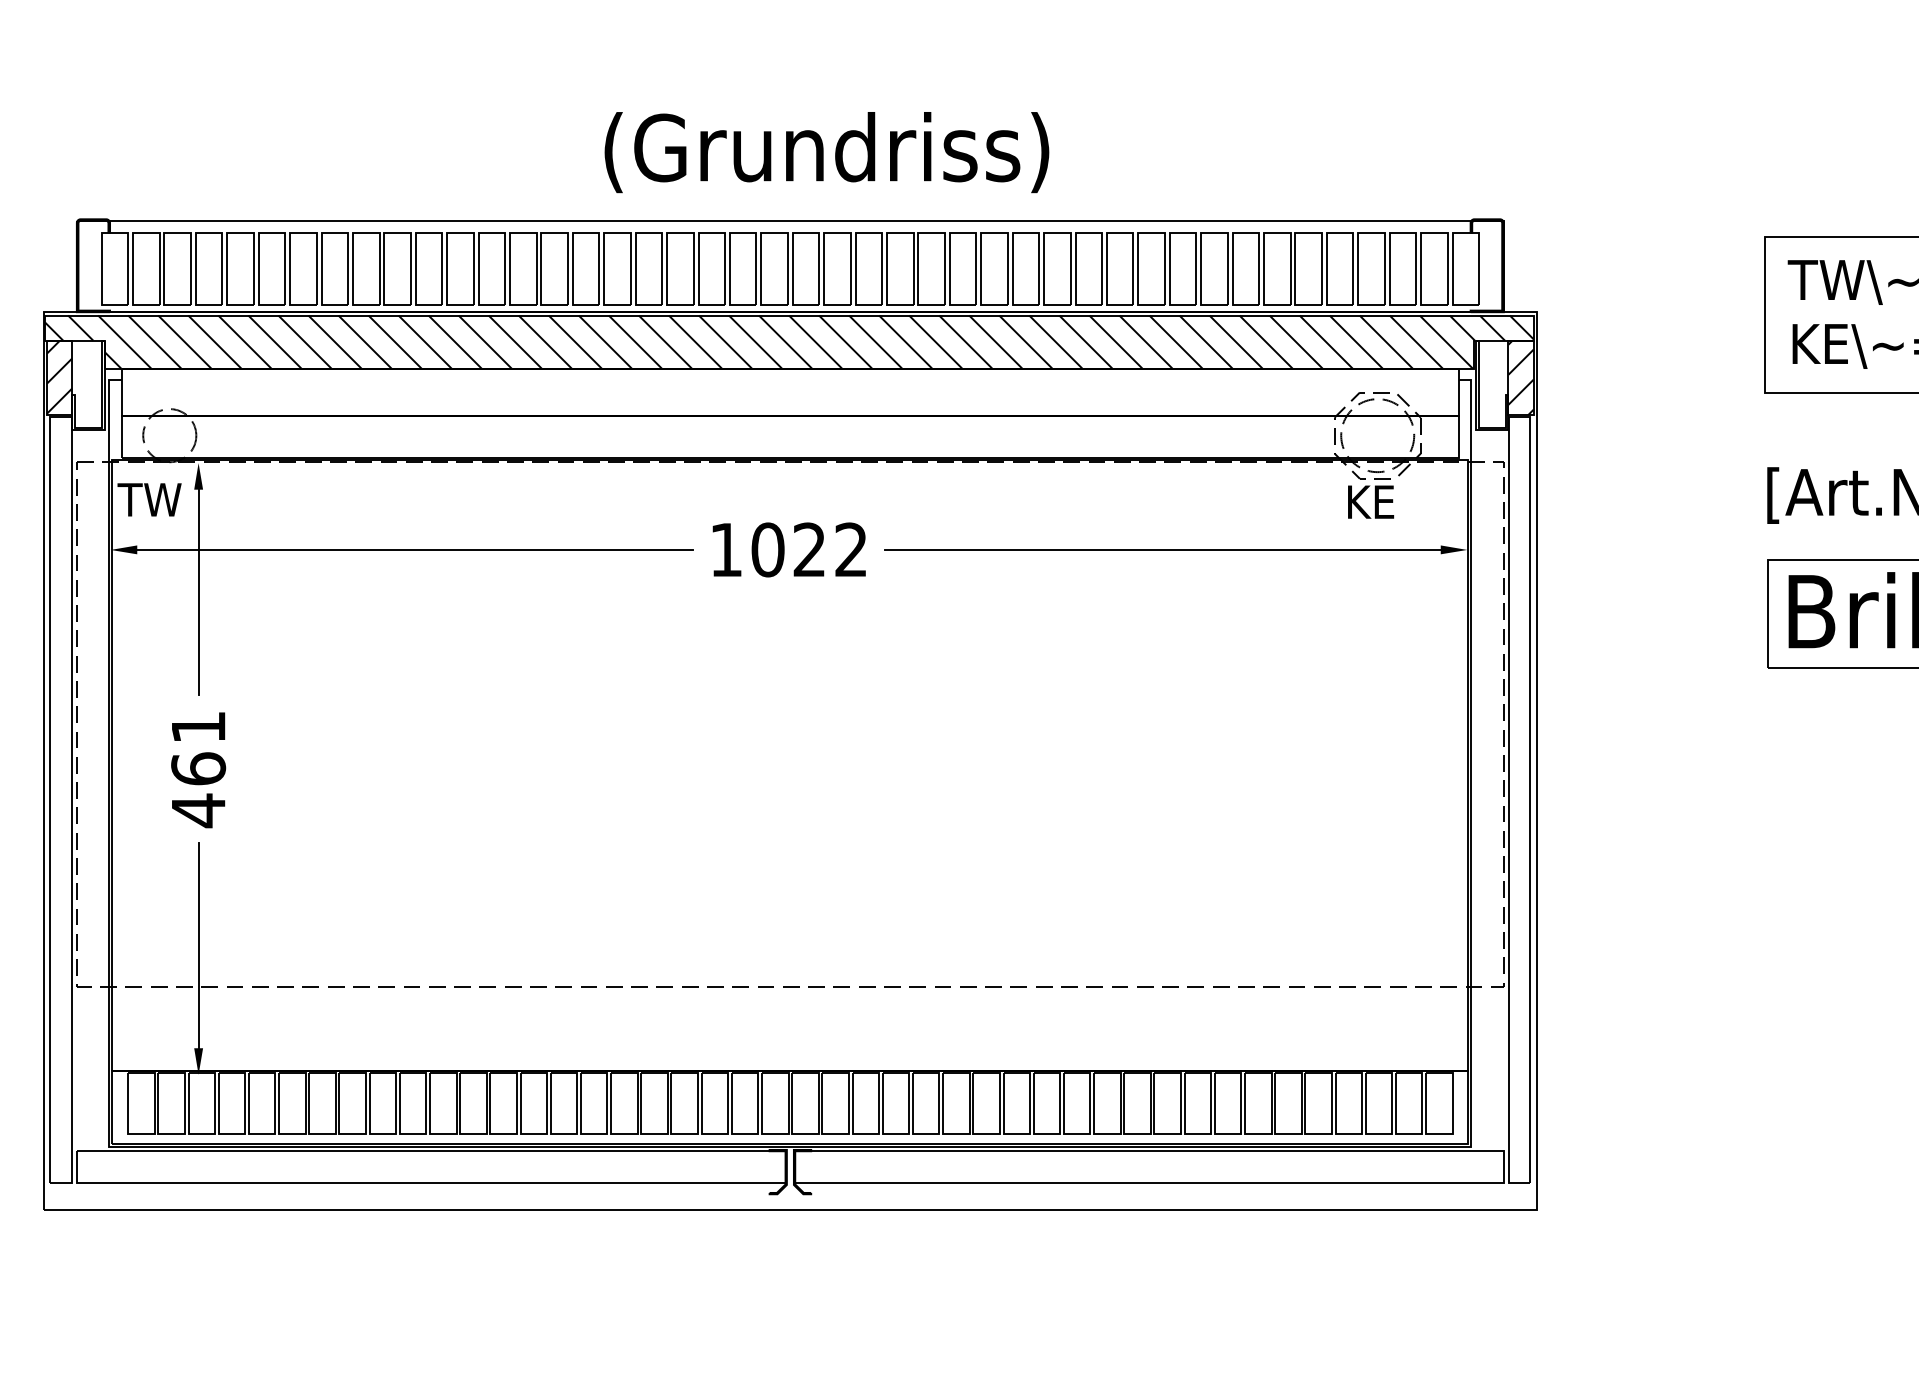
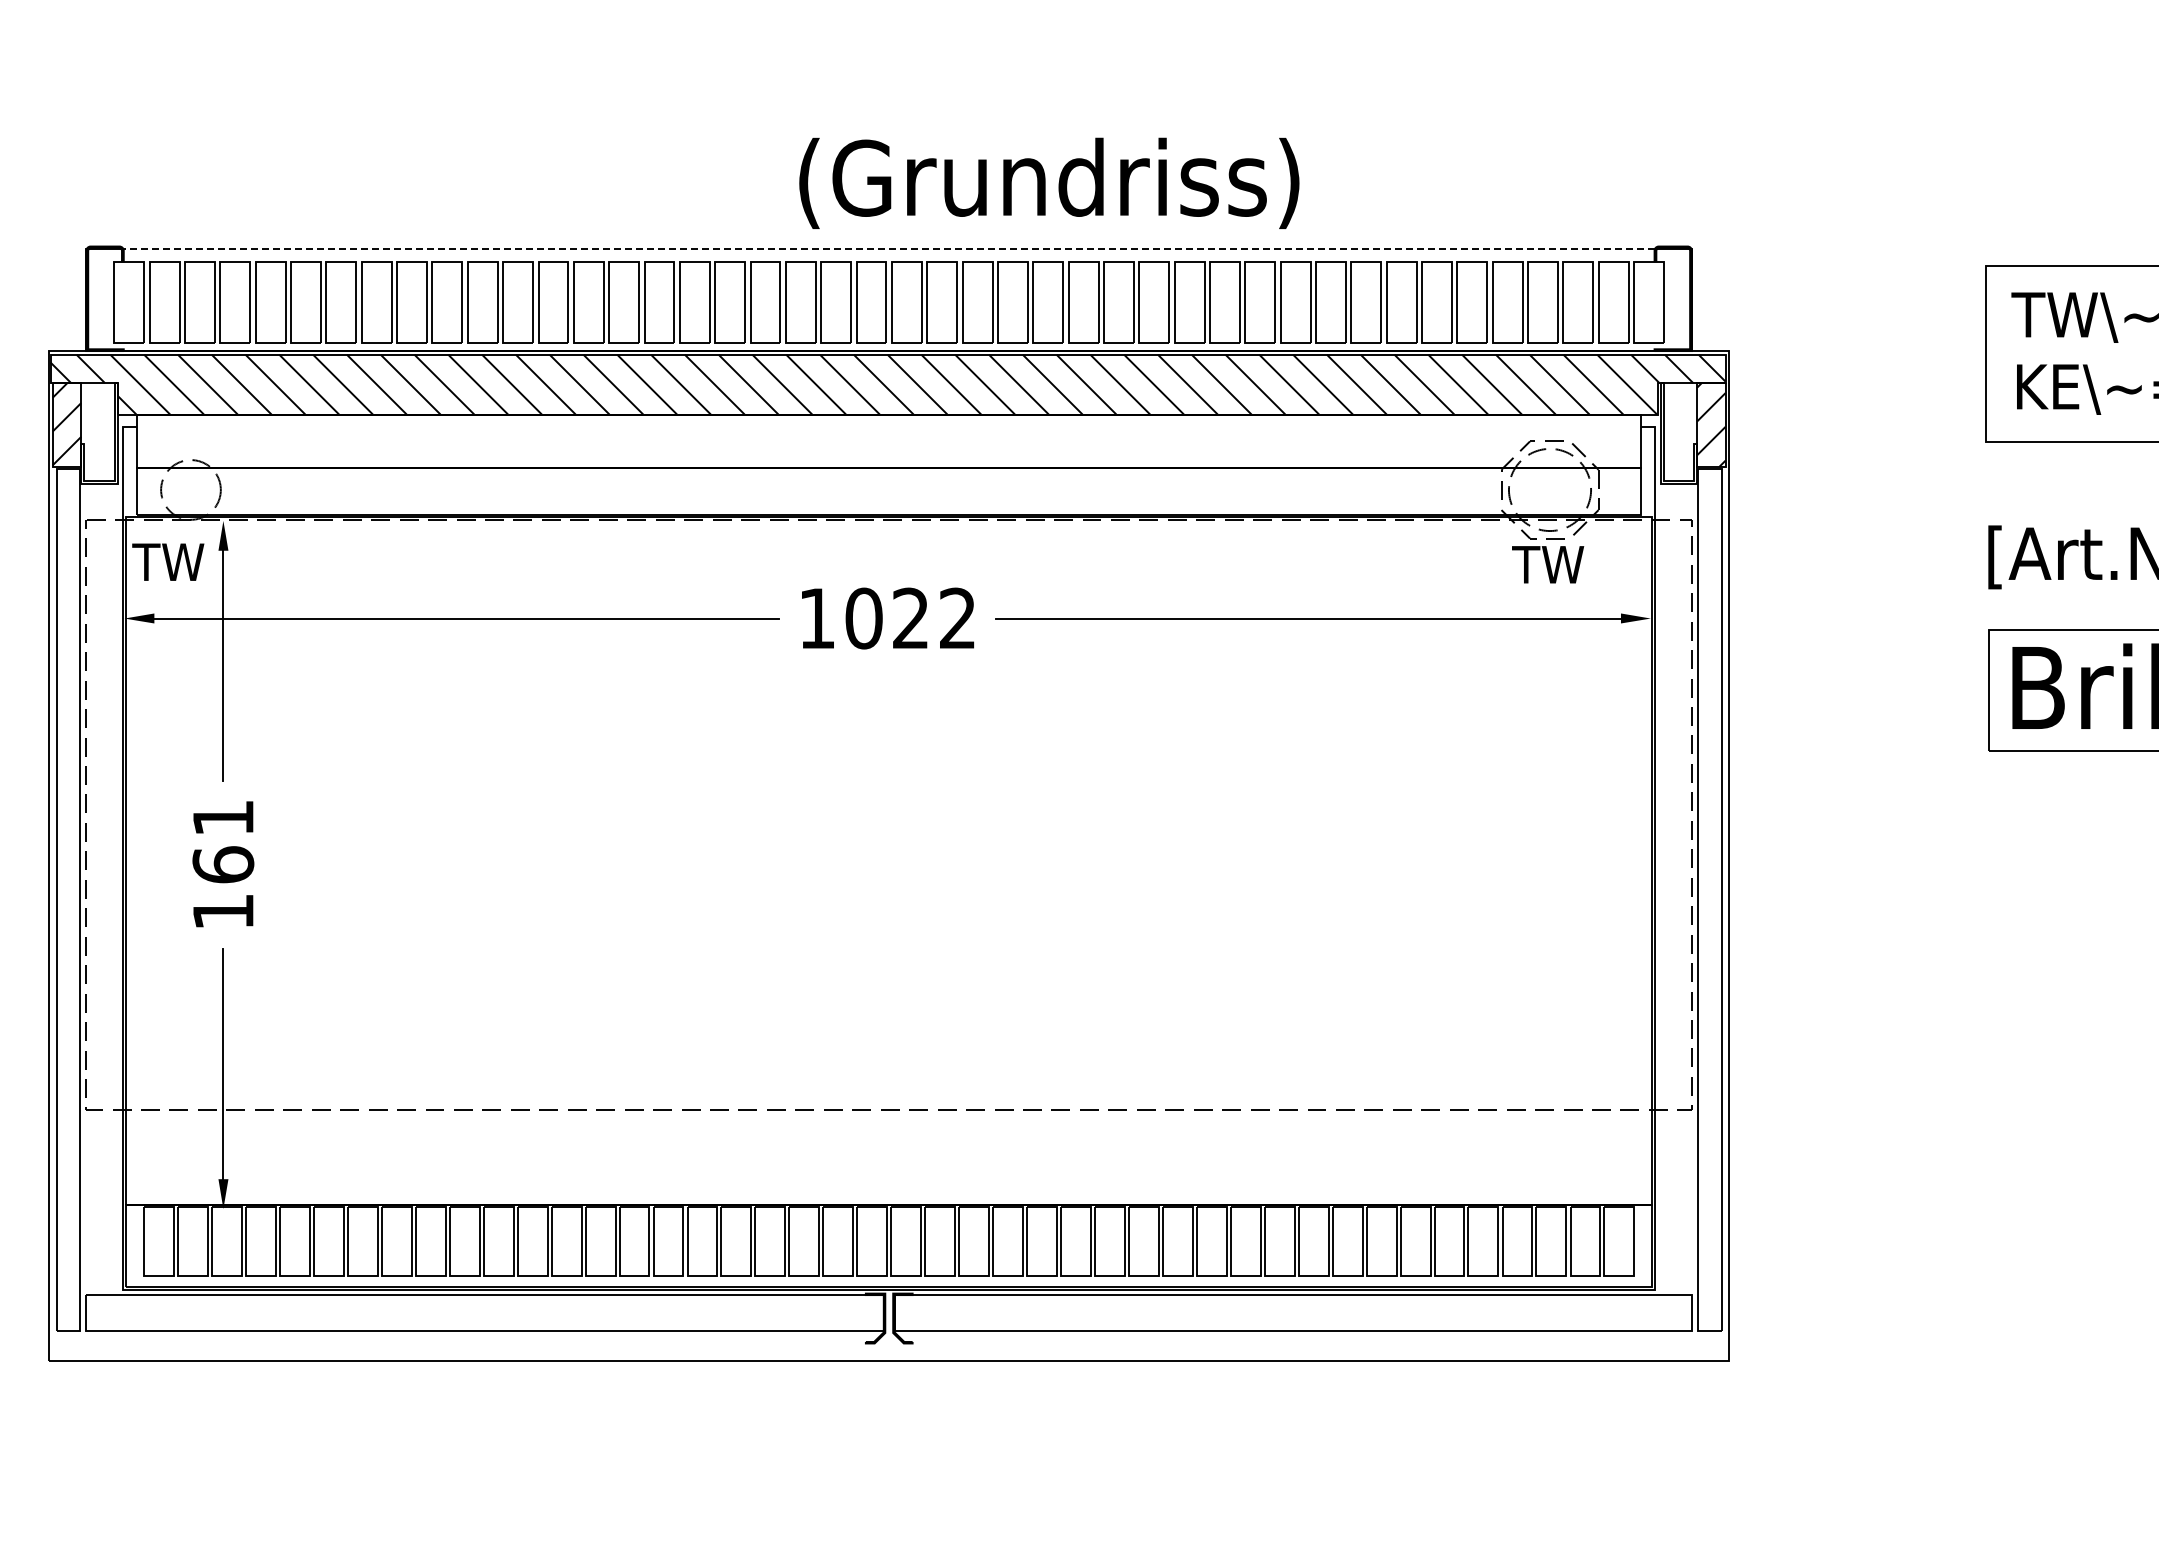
text: (827, 151) -> (1049, 182), moved
line: (790, 221) -> (889, 248), solid -> dashed
text: (1376, 501) -> (1548, 564), KE -> TW
text: (198, 810) -> (223, 911), 461 -> 161

